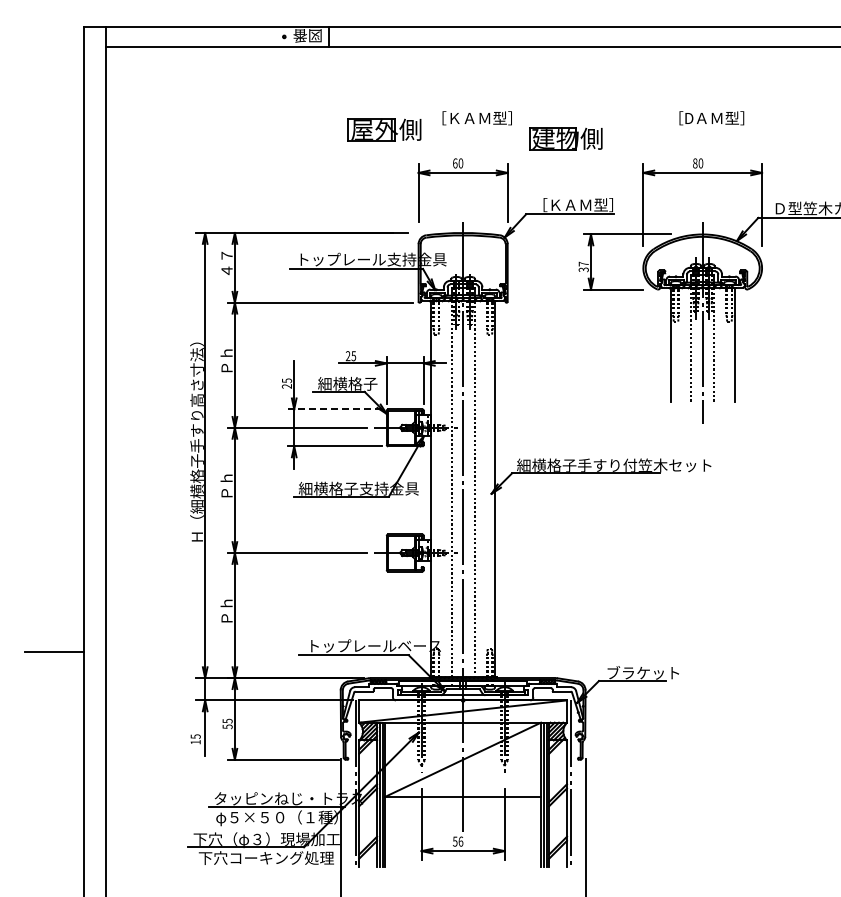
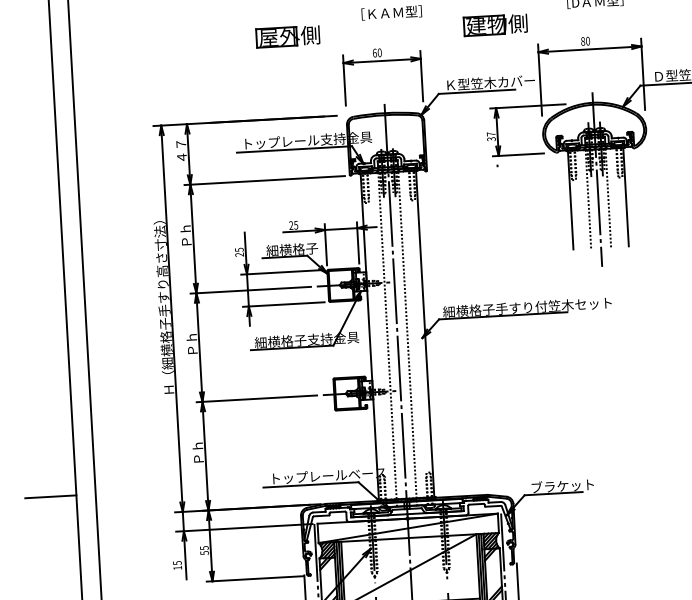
part: (384, 129) -> (287, 36), moved
part: (565, 138) -> (495, 24), moved
text: (586, 205) -> (490, 83), ［ＫＡＭ型］ -> Ｋ型笠木カバー
line: (334, 409) -> (281, 272), dashed -> solid

